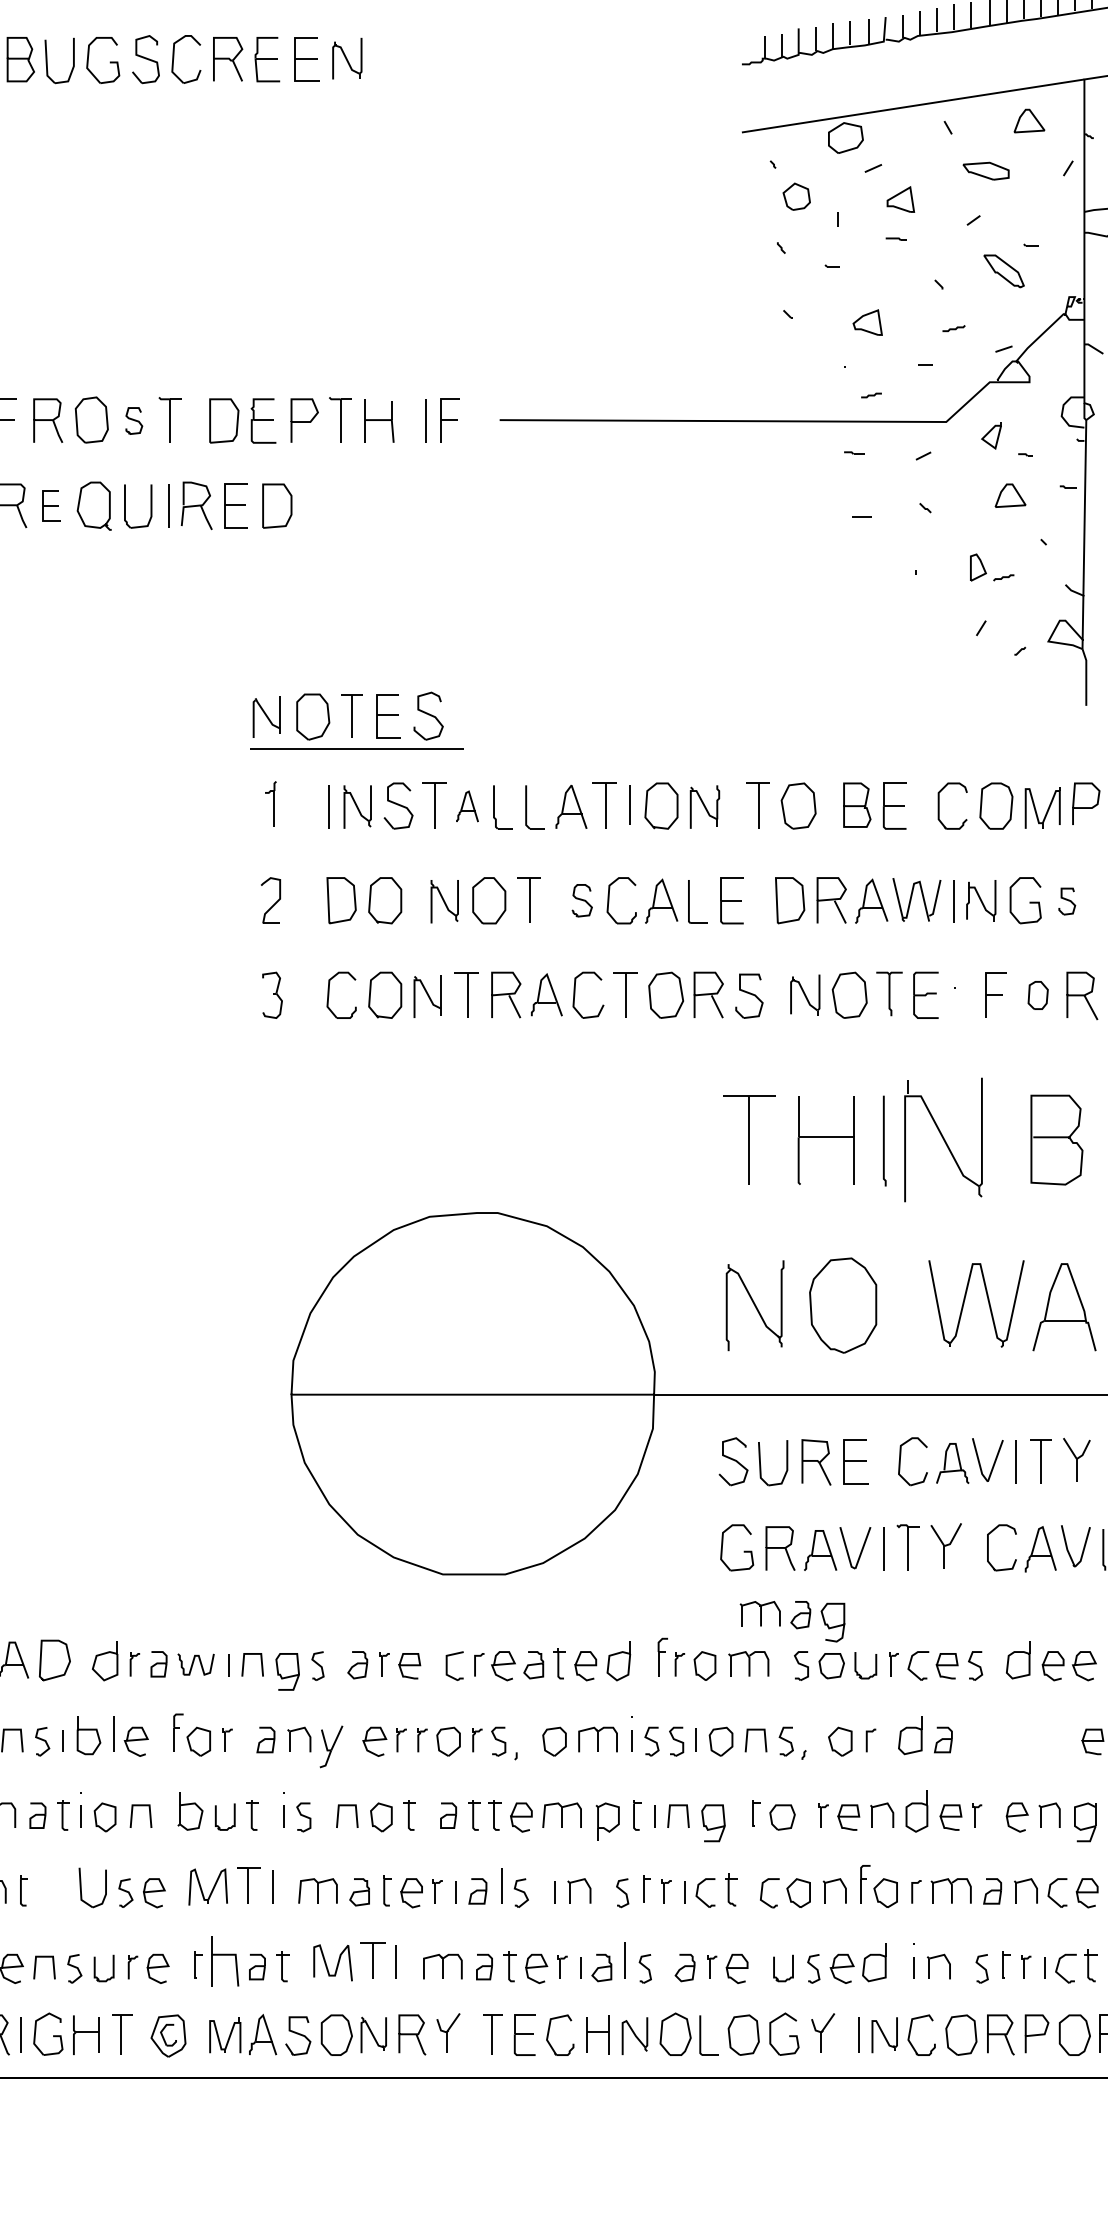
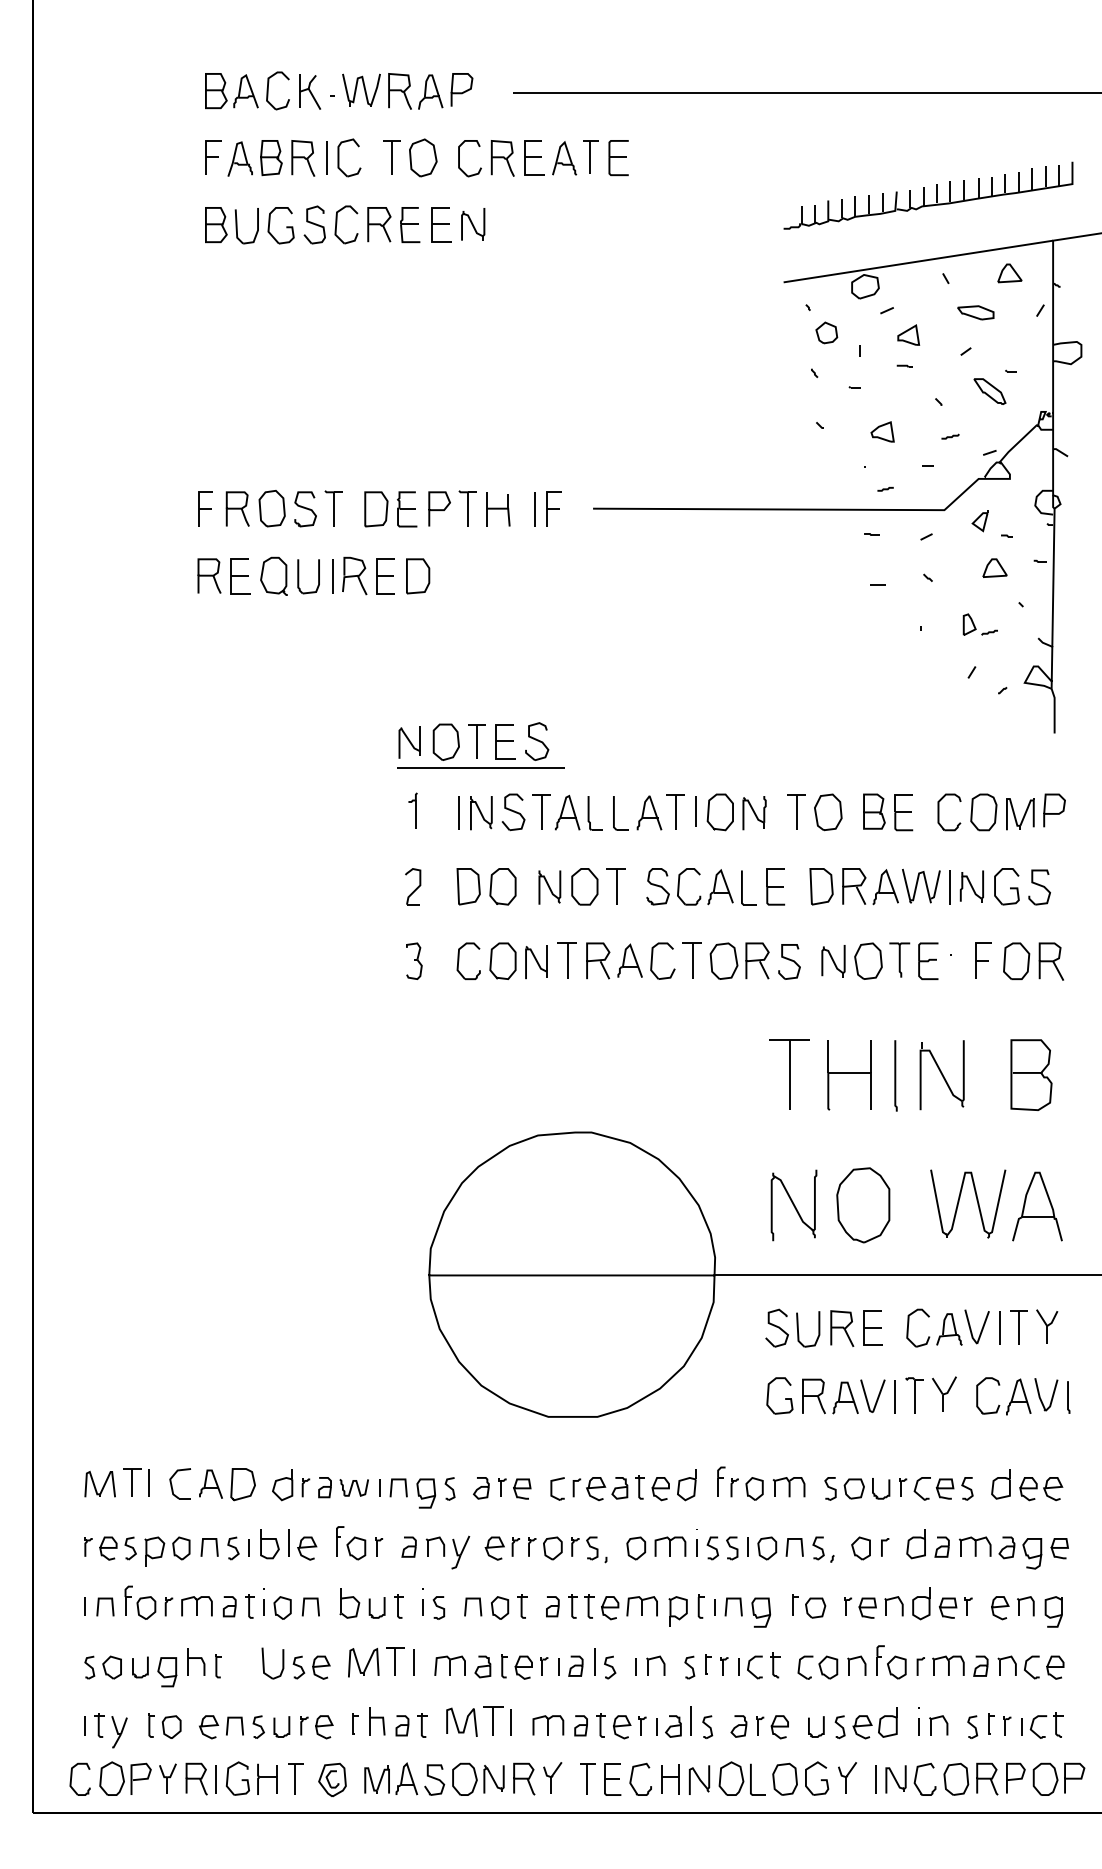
part: (134, 421) -> (305, 509), size x1.67
part: (51, 506) -> (240, 576), size x1.43
part: (467, 806) -> (567, 812), size x1.43
part: (581, 900) -> (657, 886), size x1.43
part: (1067, 901) -> (1039, 887), size x1.67
part: (1037, 995) -> (1016, 961), size x1.67
part: (942, 1140) -> (941, 1075), size x0.71
part: (792, 1620) -> (1000, 1552), moved
part: (225, 1961) -> (377, 1721), size x0.71

